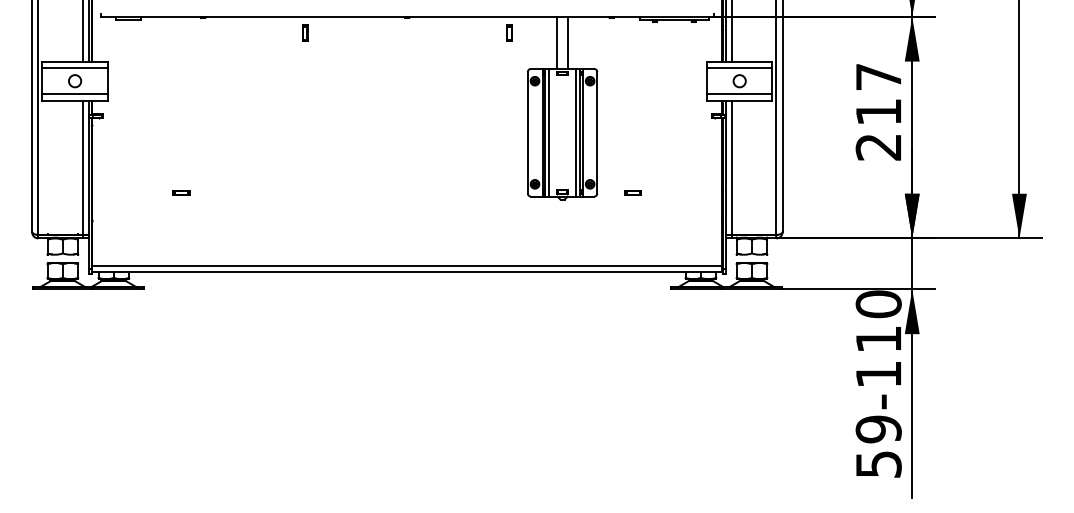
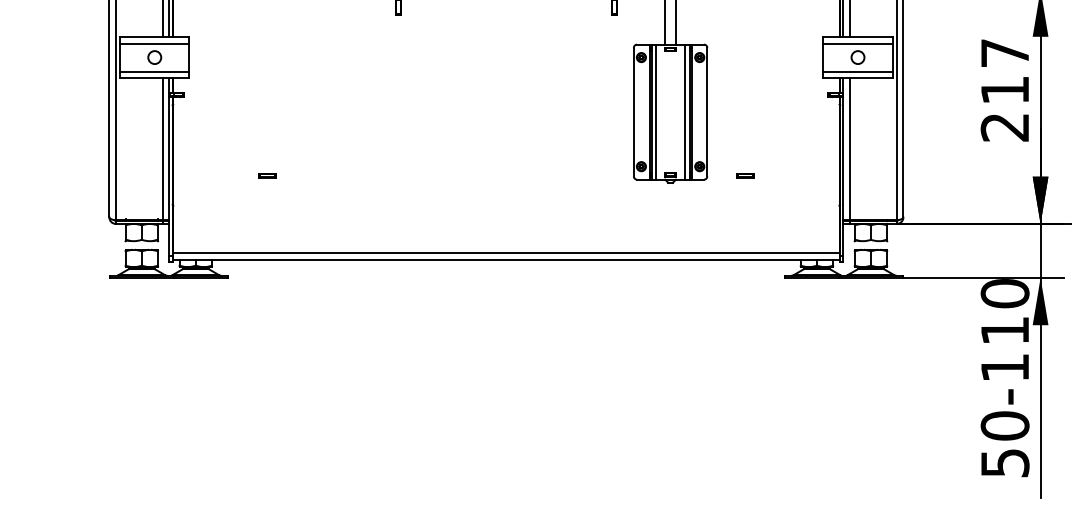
text: (878, 429) -> (1004, 426), 59-110 -> 50-110

